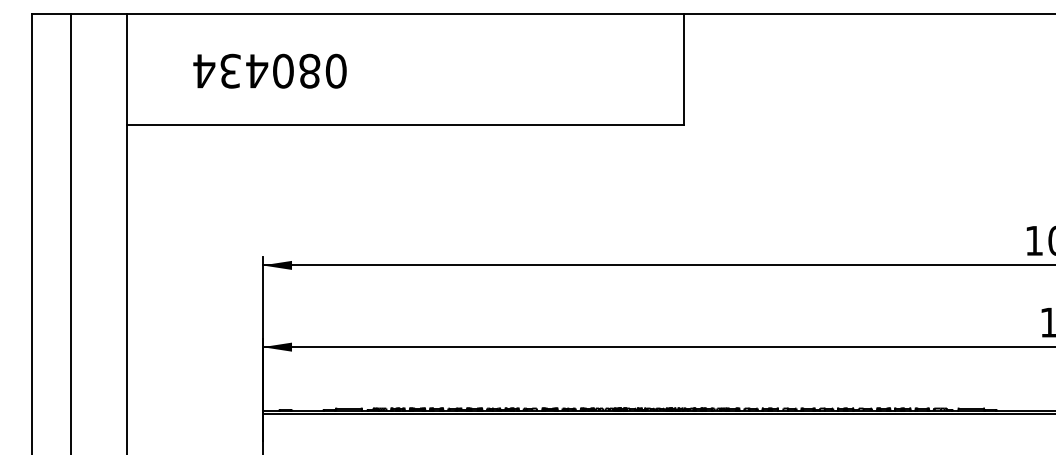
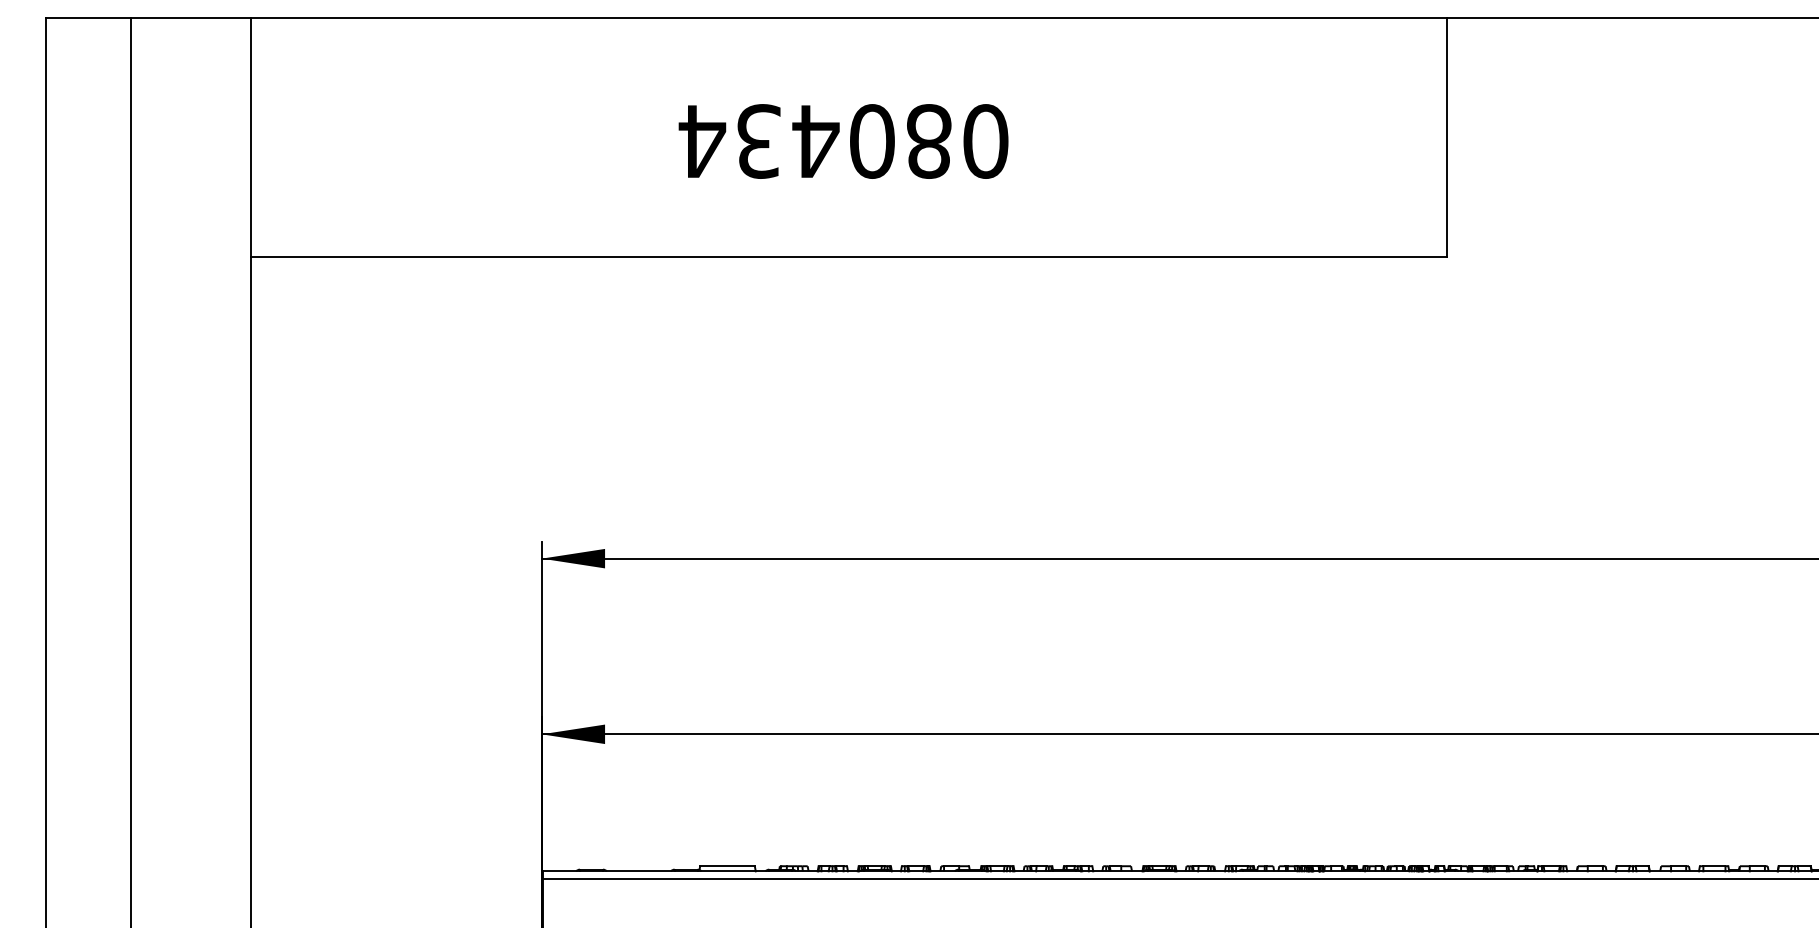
text: (269, 70) -> (842, 139), moved

